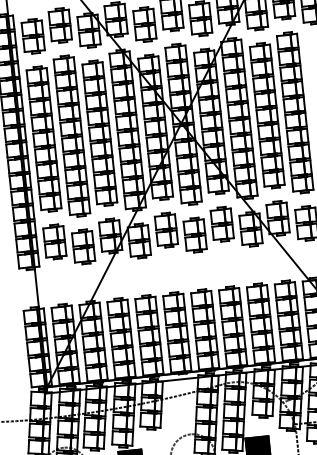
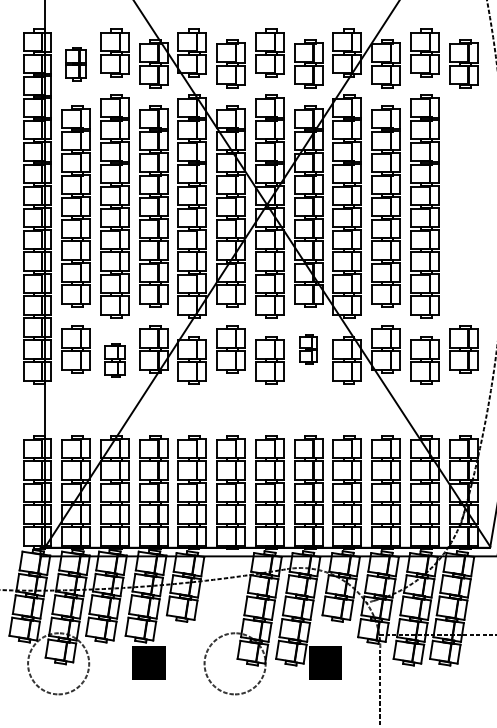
part: (32, 36) -> (75, 63), size x0.7
part: (222, 224) -> (308, 349), size x0.6
part: (83, 247) -> (114, 360), size x0.7

